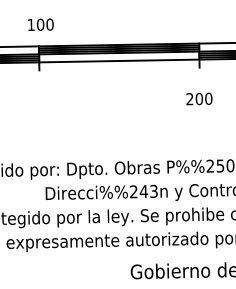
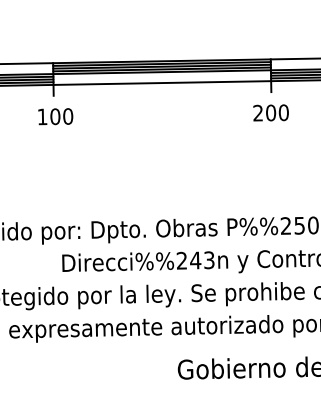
text: (40, 24) -> (55, 116), moved
text: (199, 98) -> (271, 112), moved

